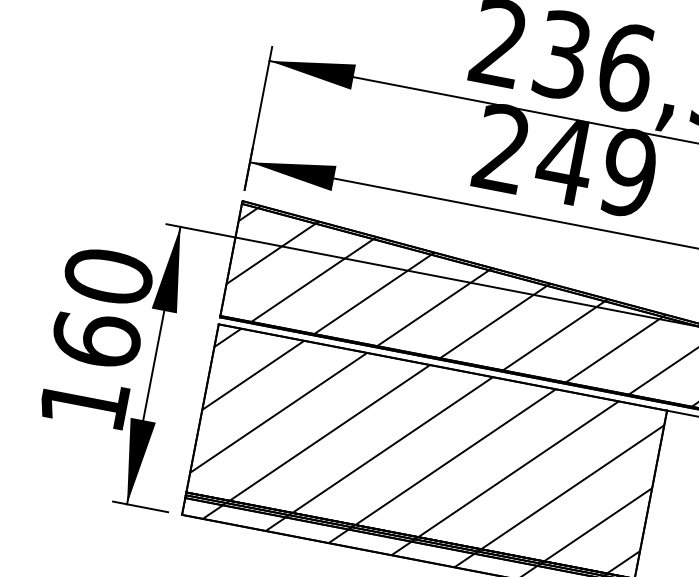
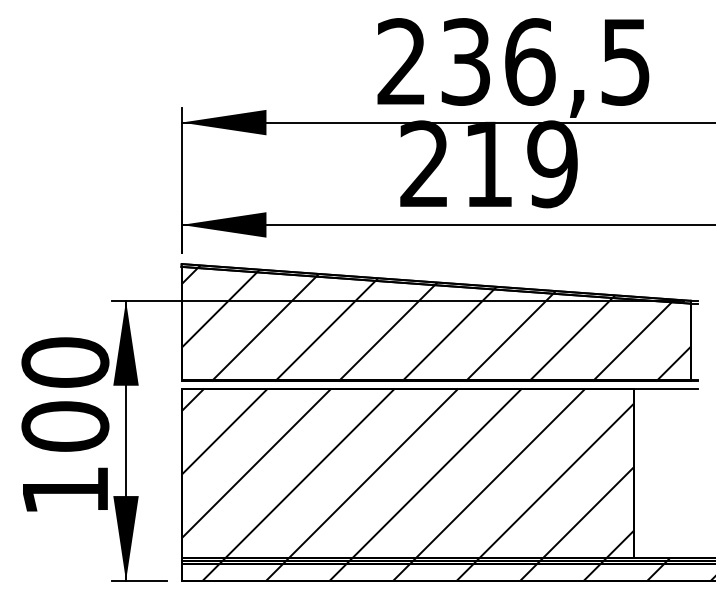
text: (565, 160) -> (488, 163), 249 -> 219
text: (96, 338) -> (65, 425), 160 -> 100

